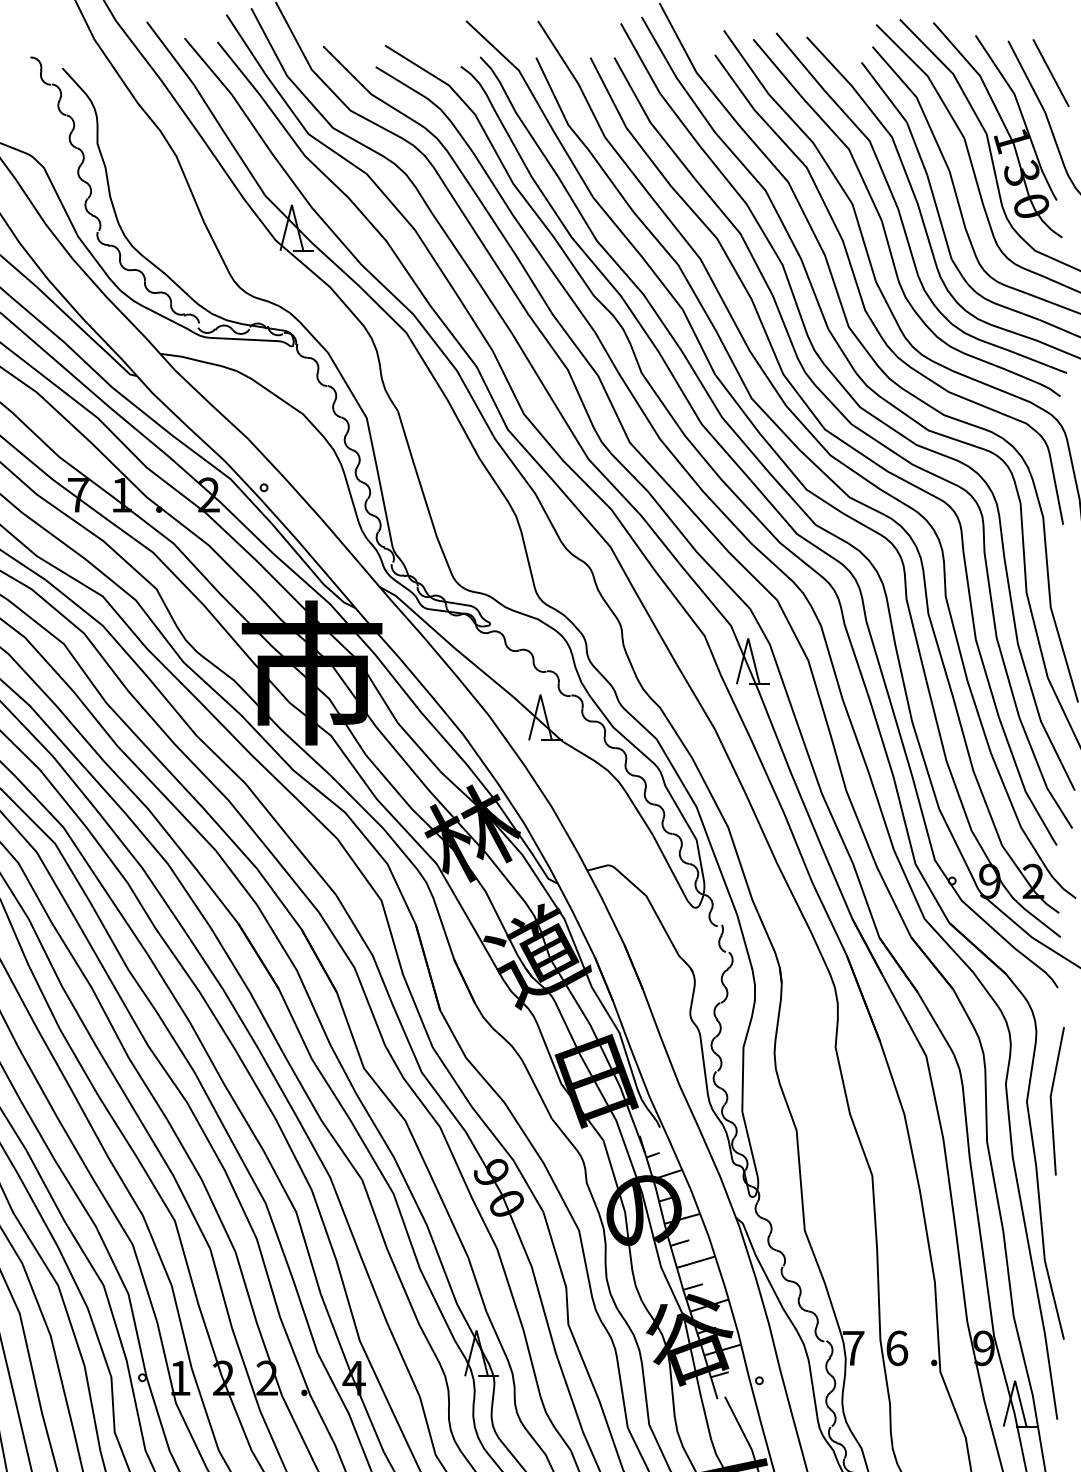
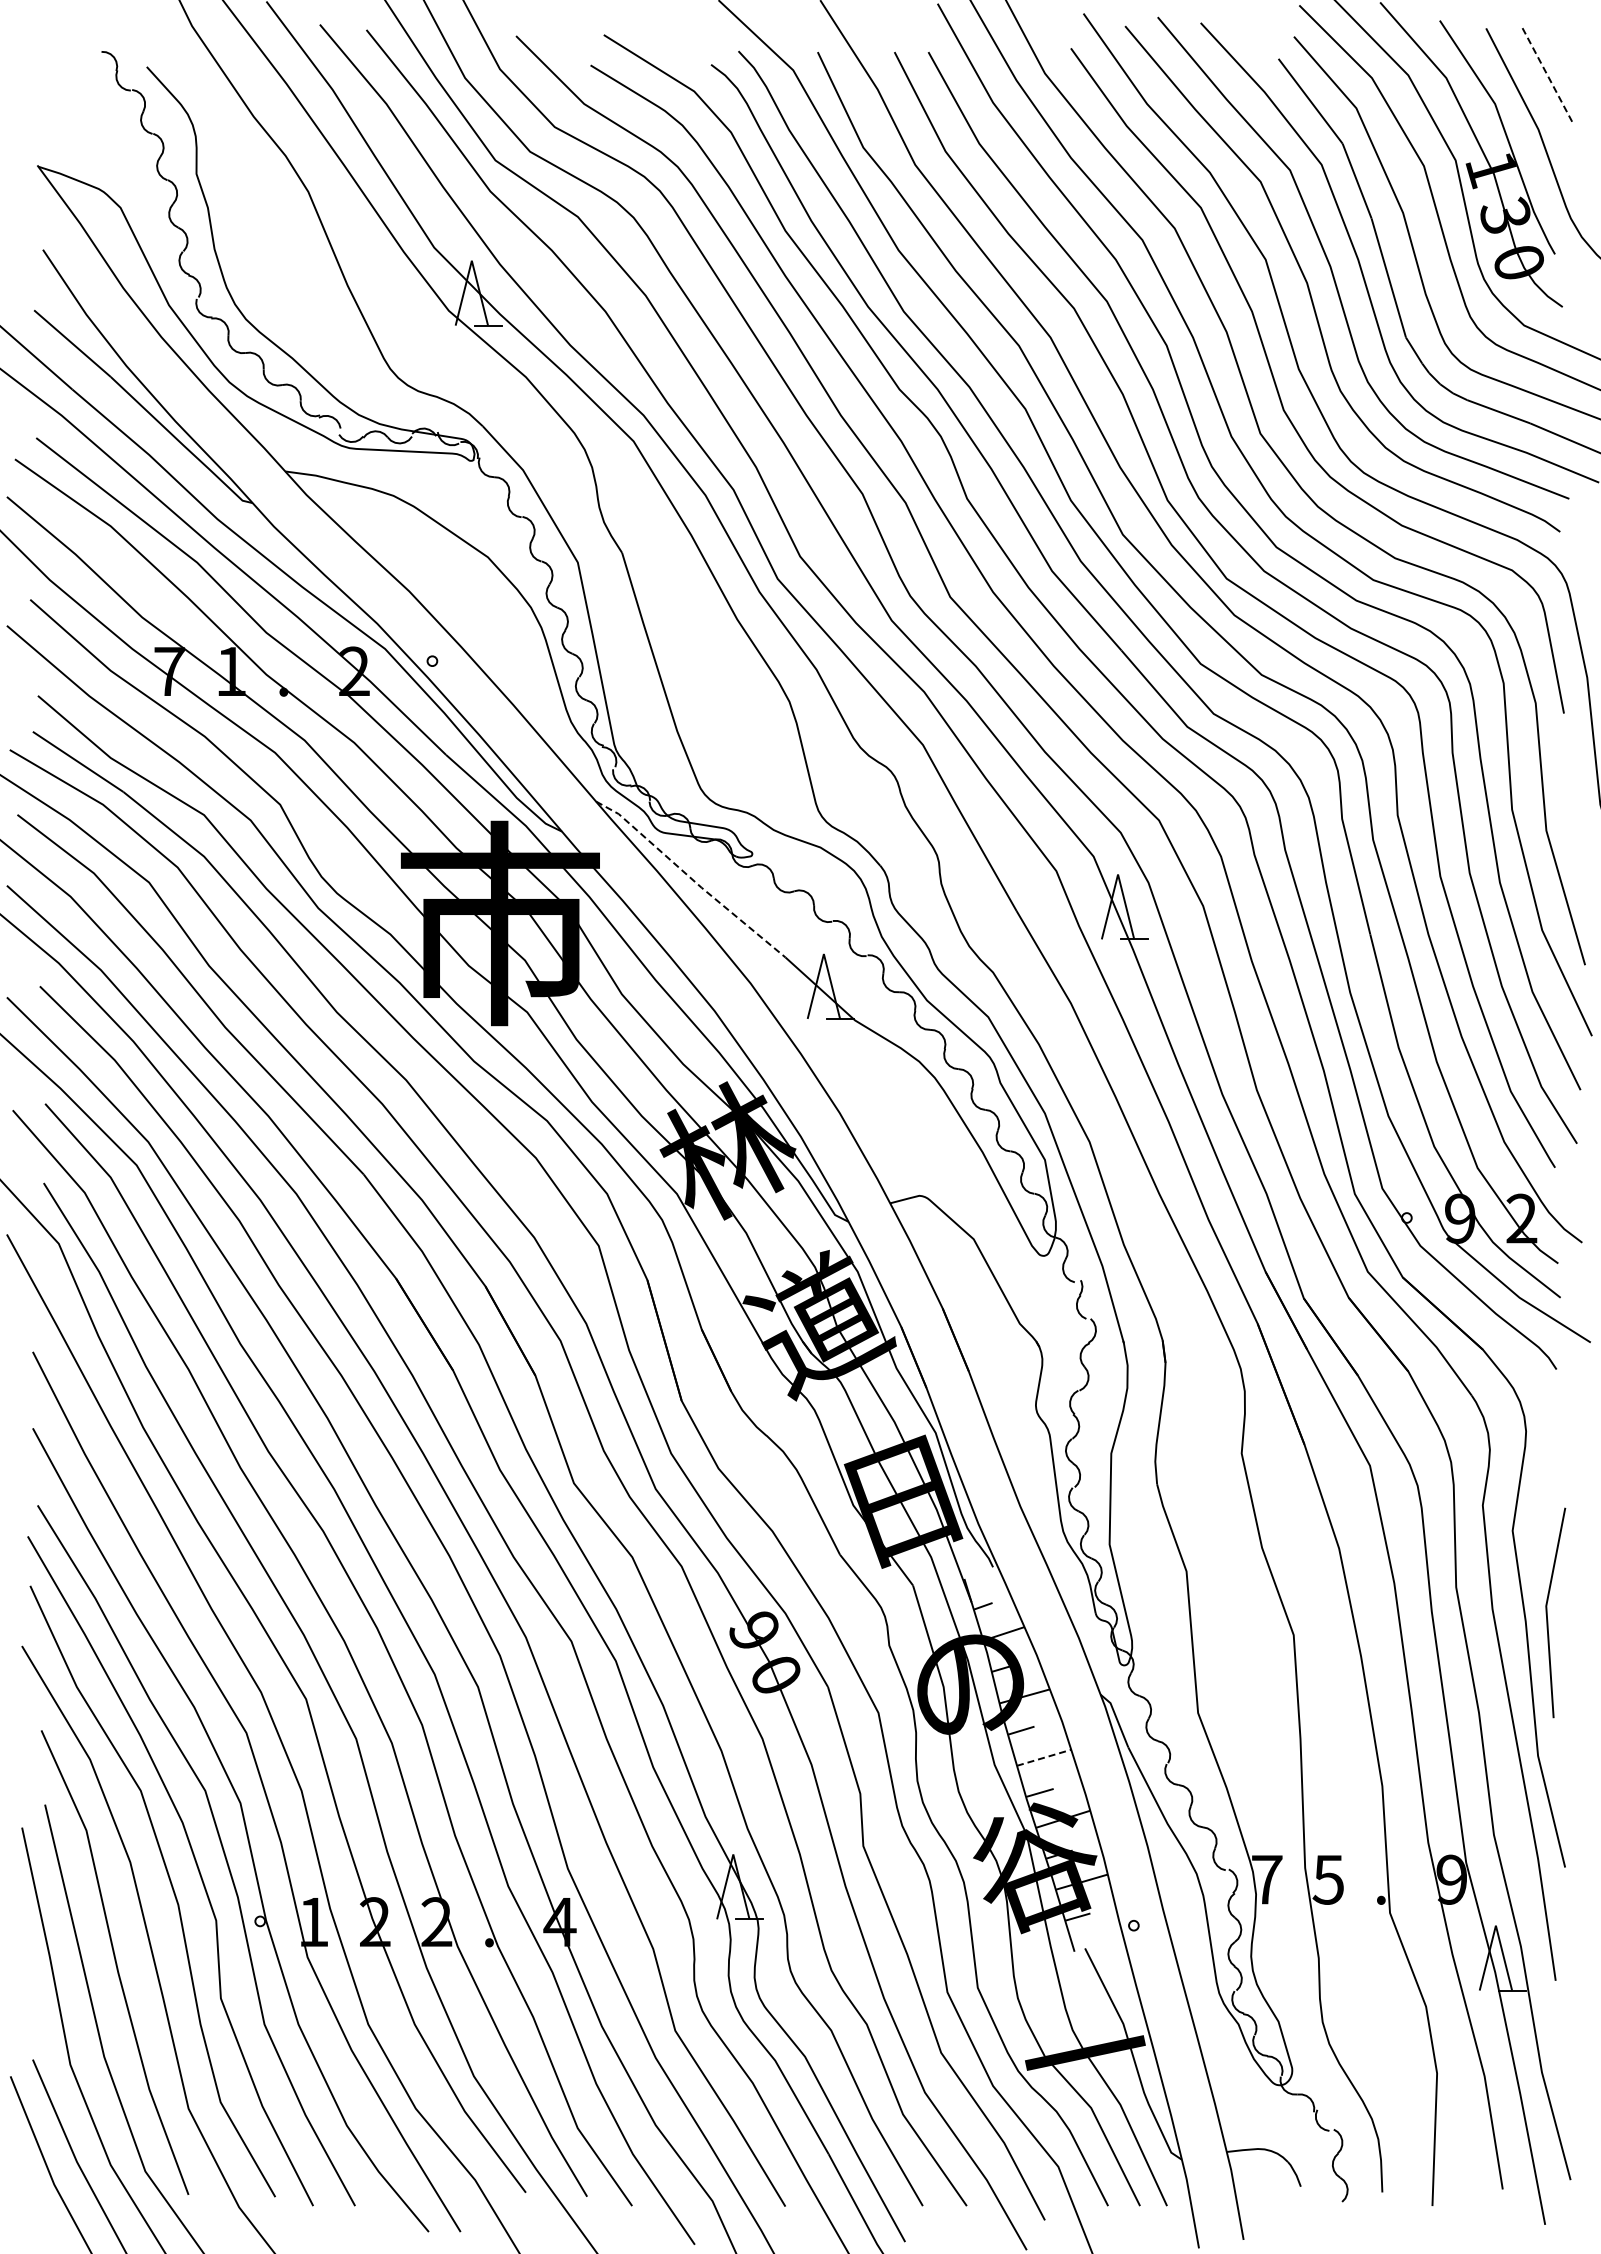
line: (1050, 72) -> (1546, 73), solid -> dashed
line: (447, 641) -> (691, 879), solid -> dashed
line: (1051, 1100) -> (1547, 1612), moved
line: (696, 1261) -> (1044, 1757), solid -> dashed
text: (896, 1348) -> (1328, 1879), 6 -> 5

